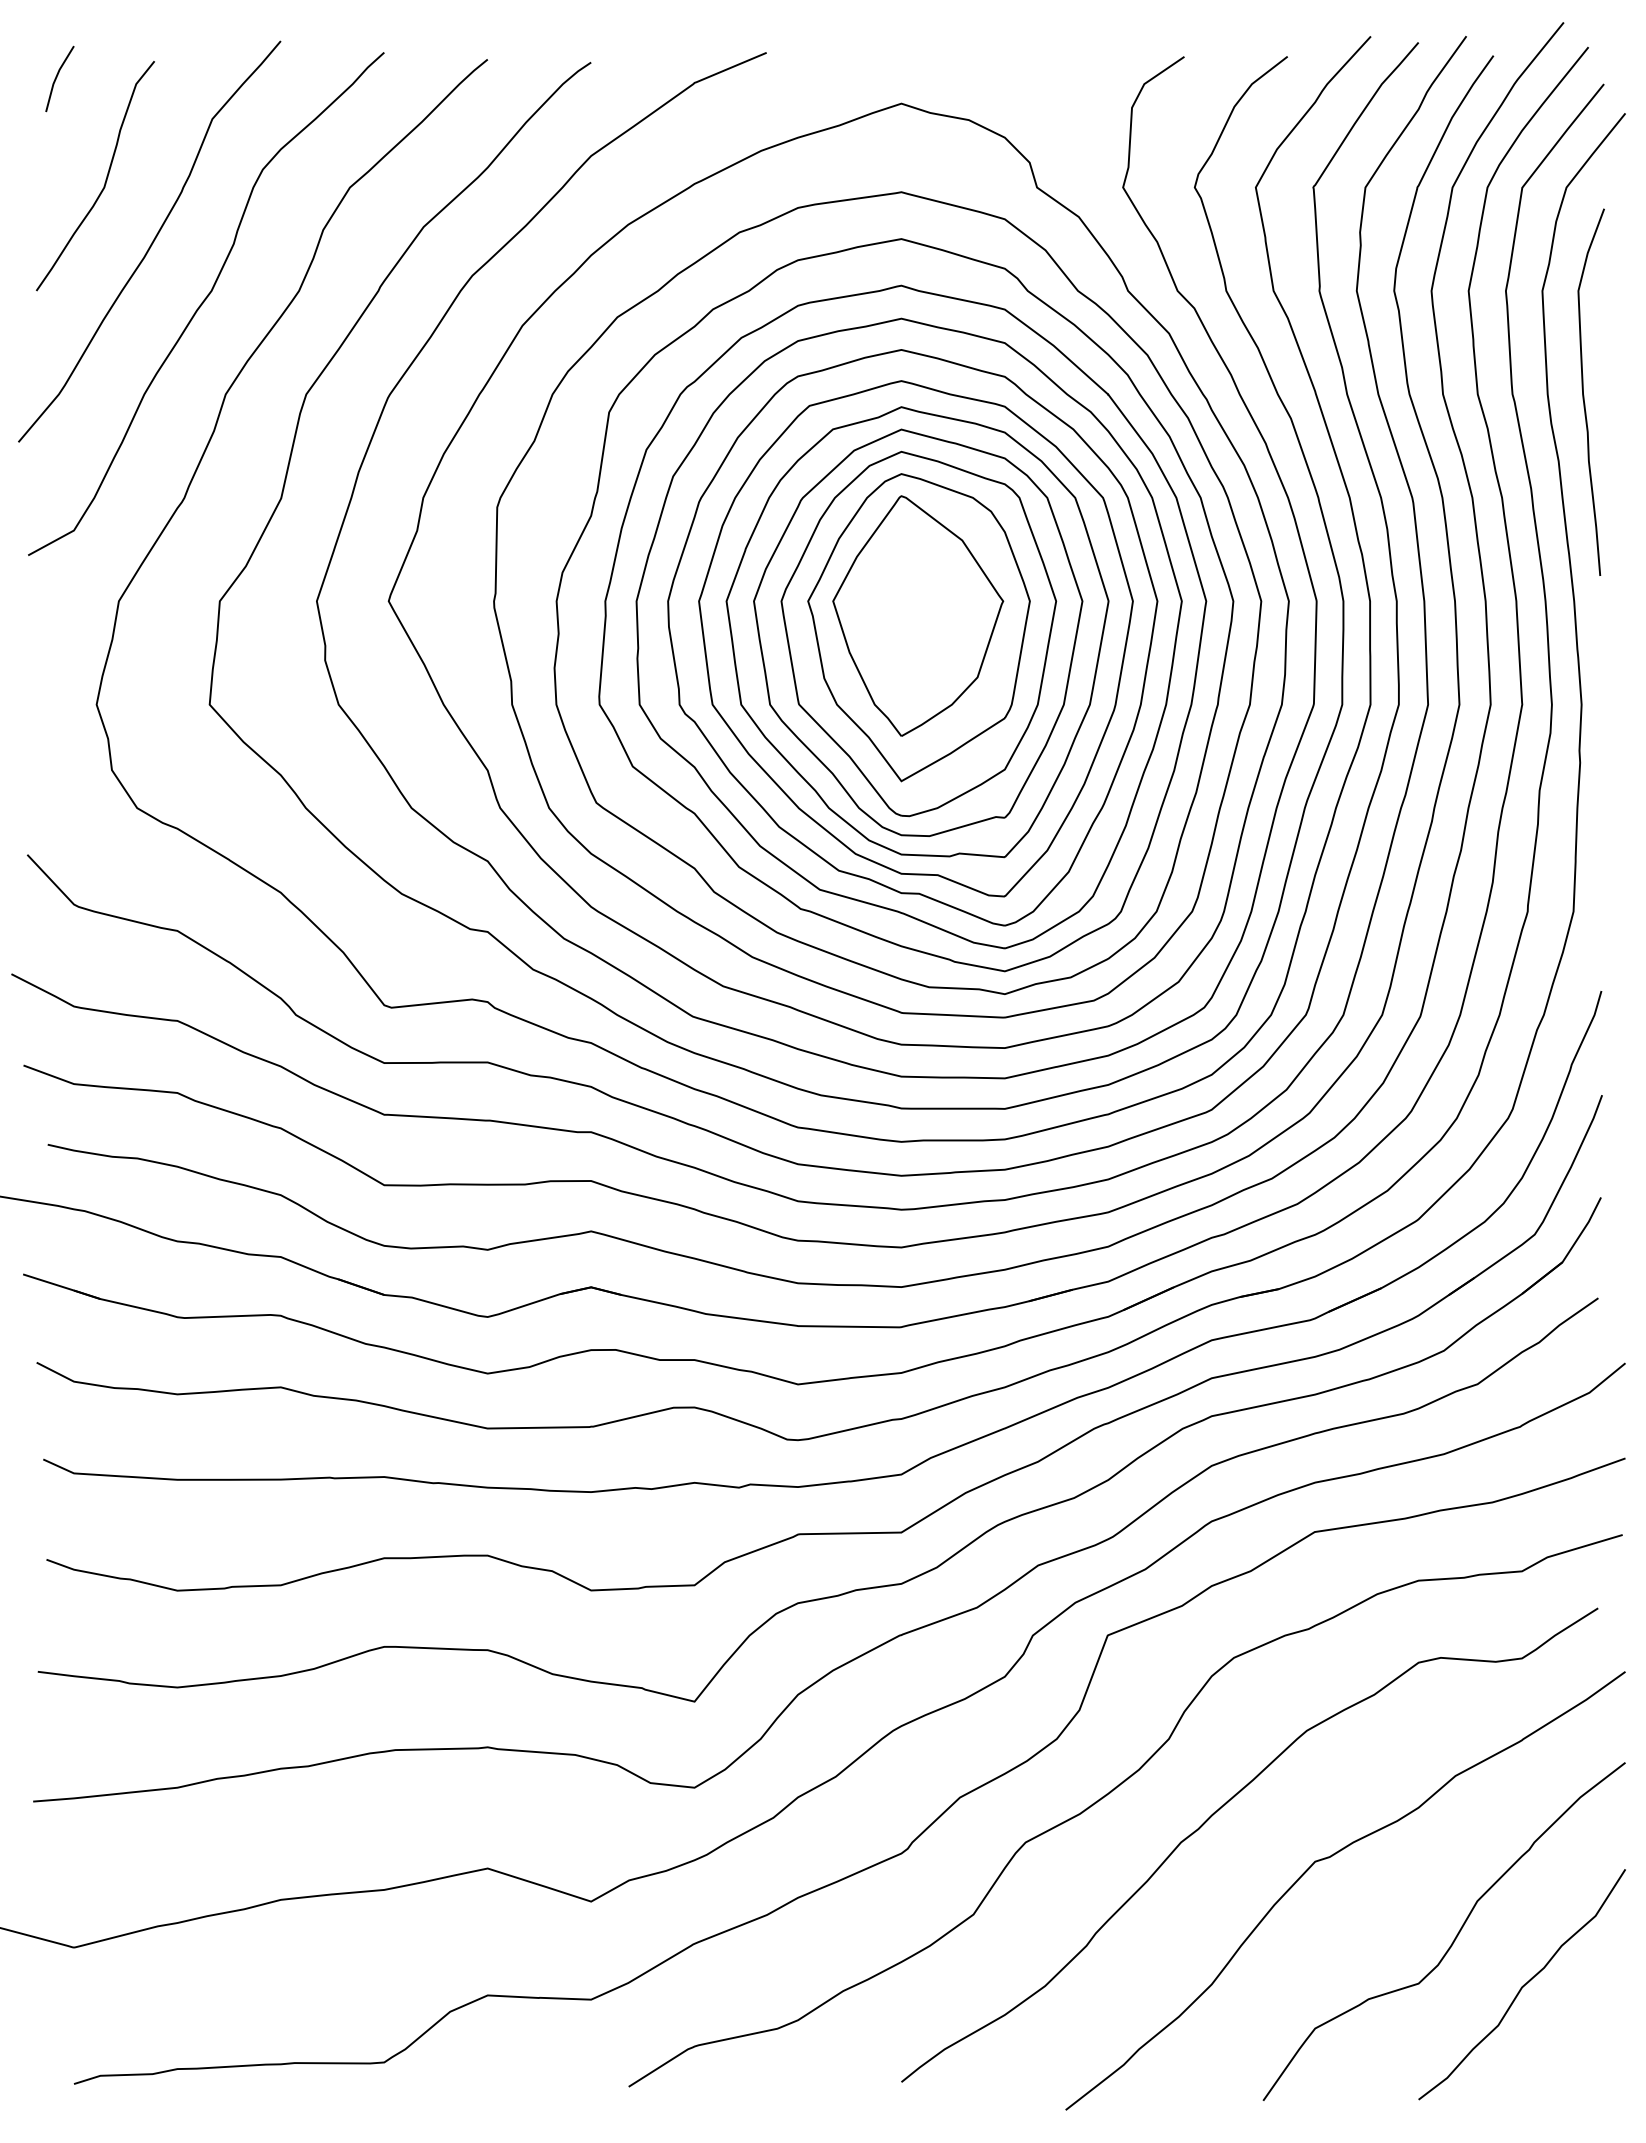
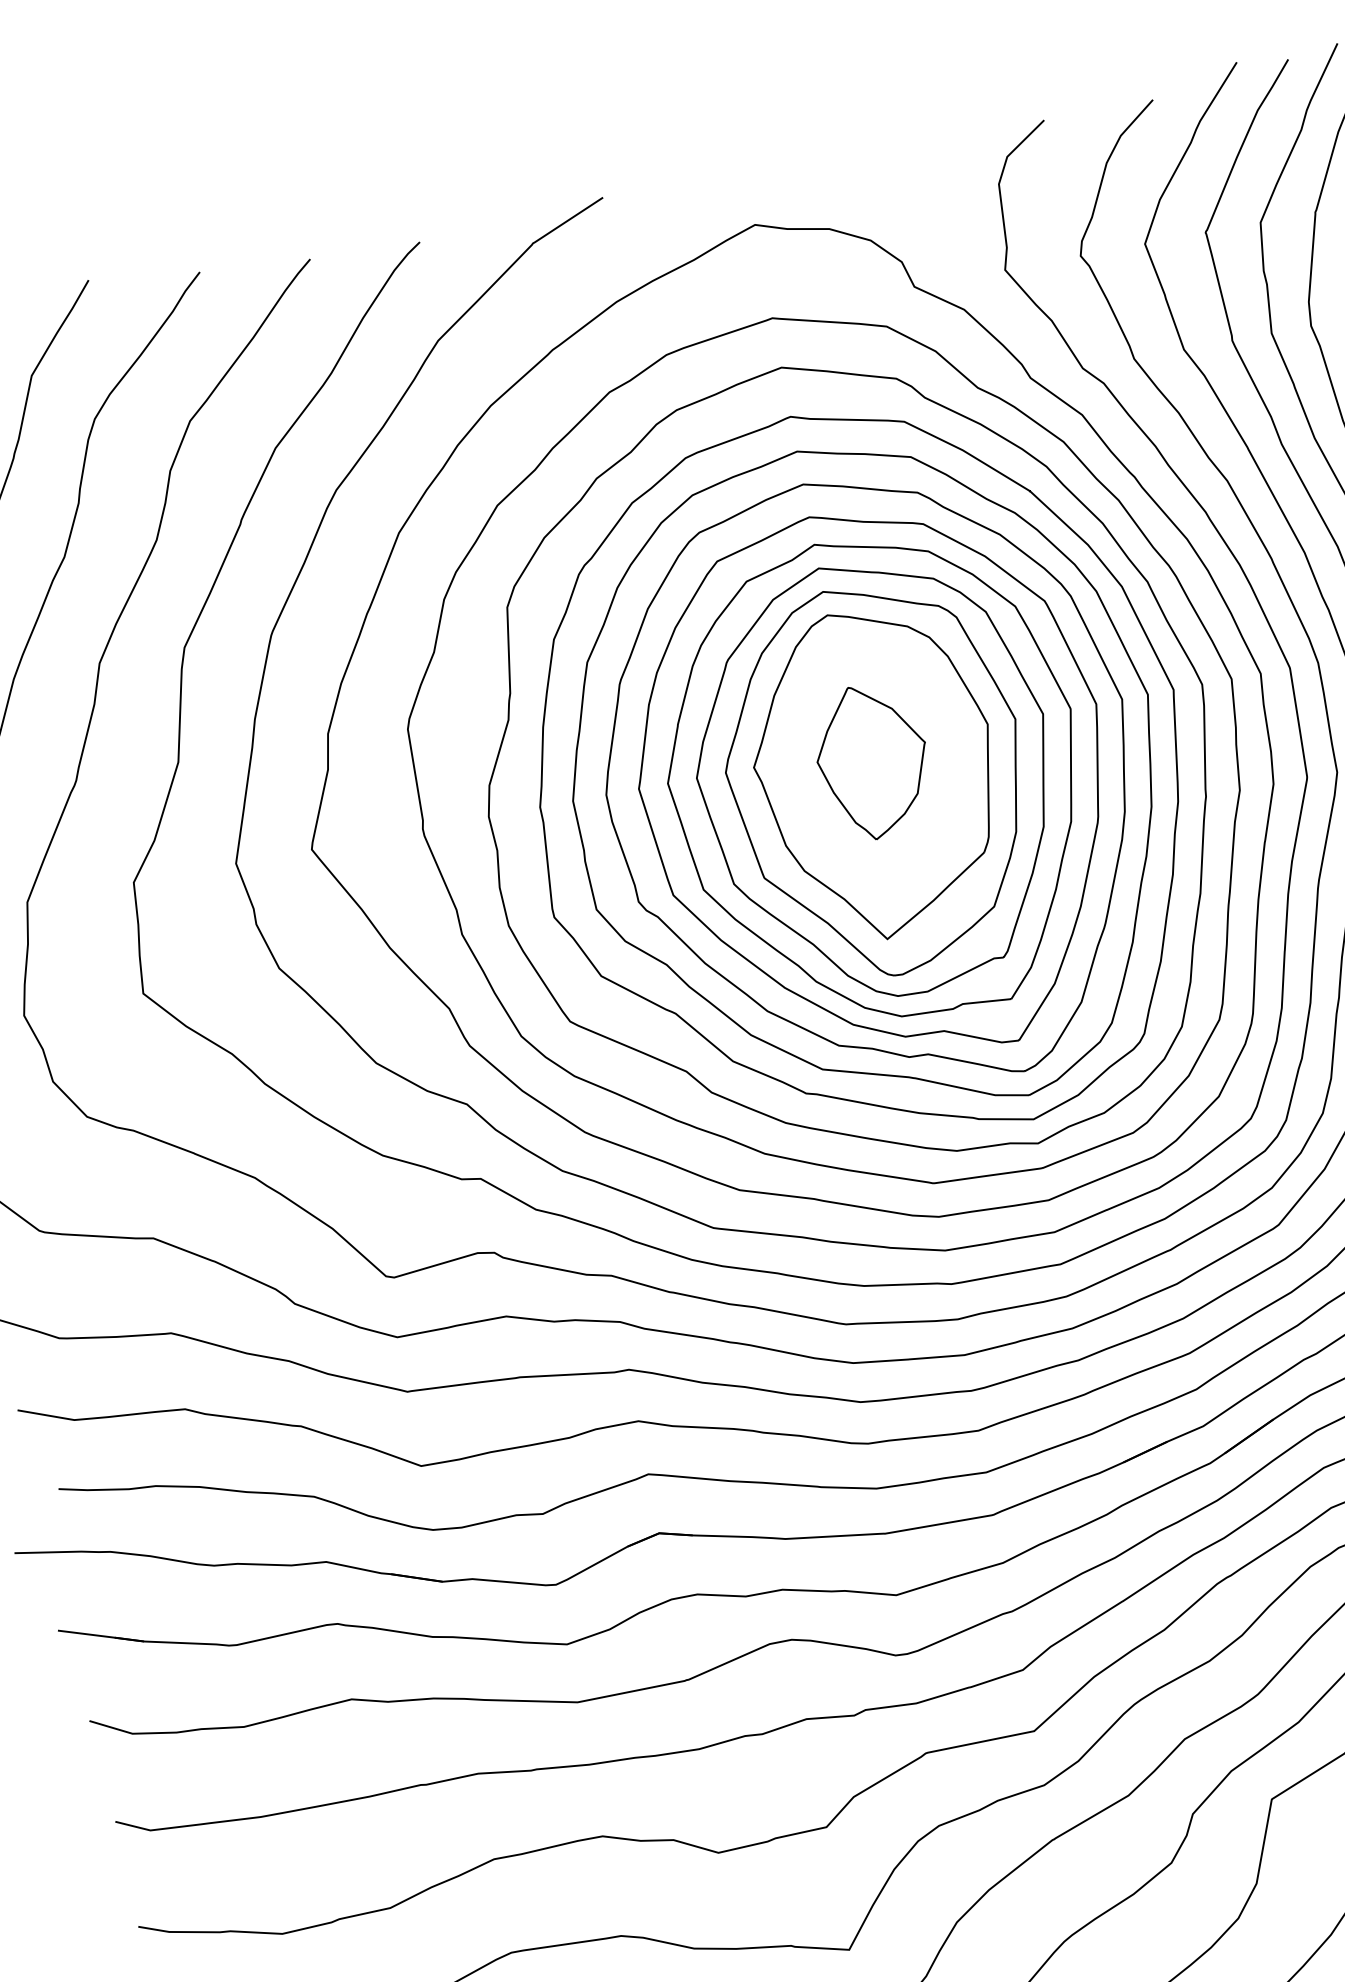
part: (918, 615) -> (873, 761), size x0.6

